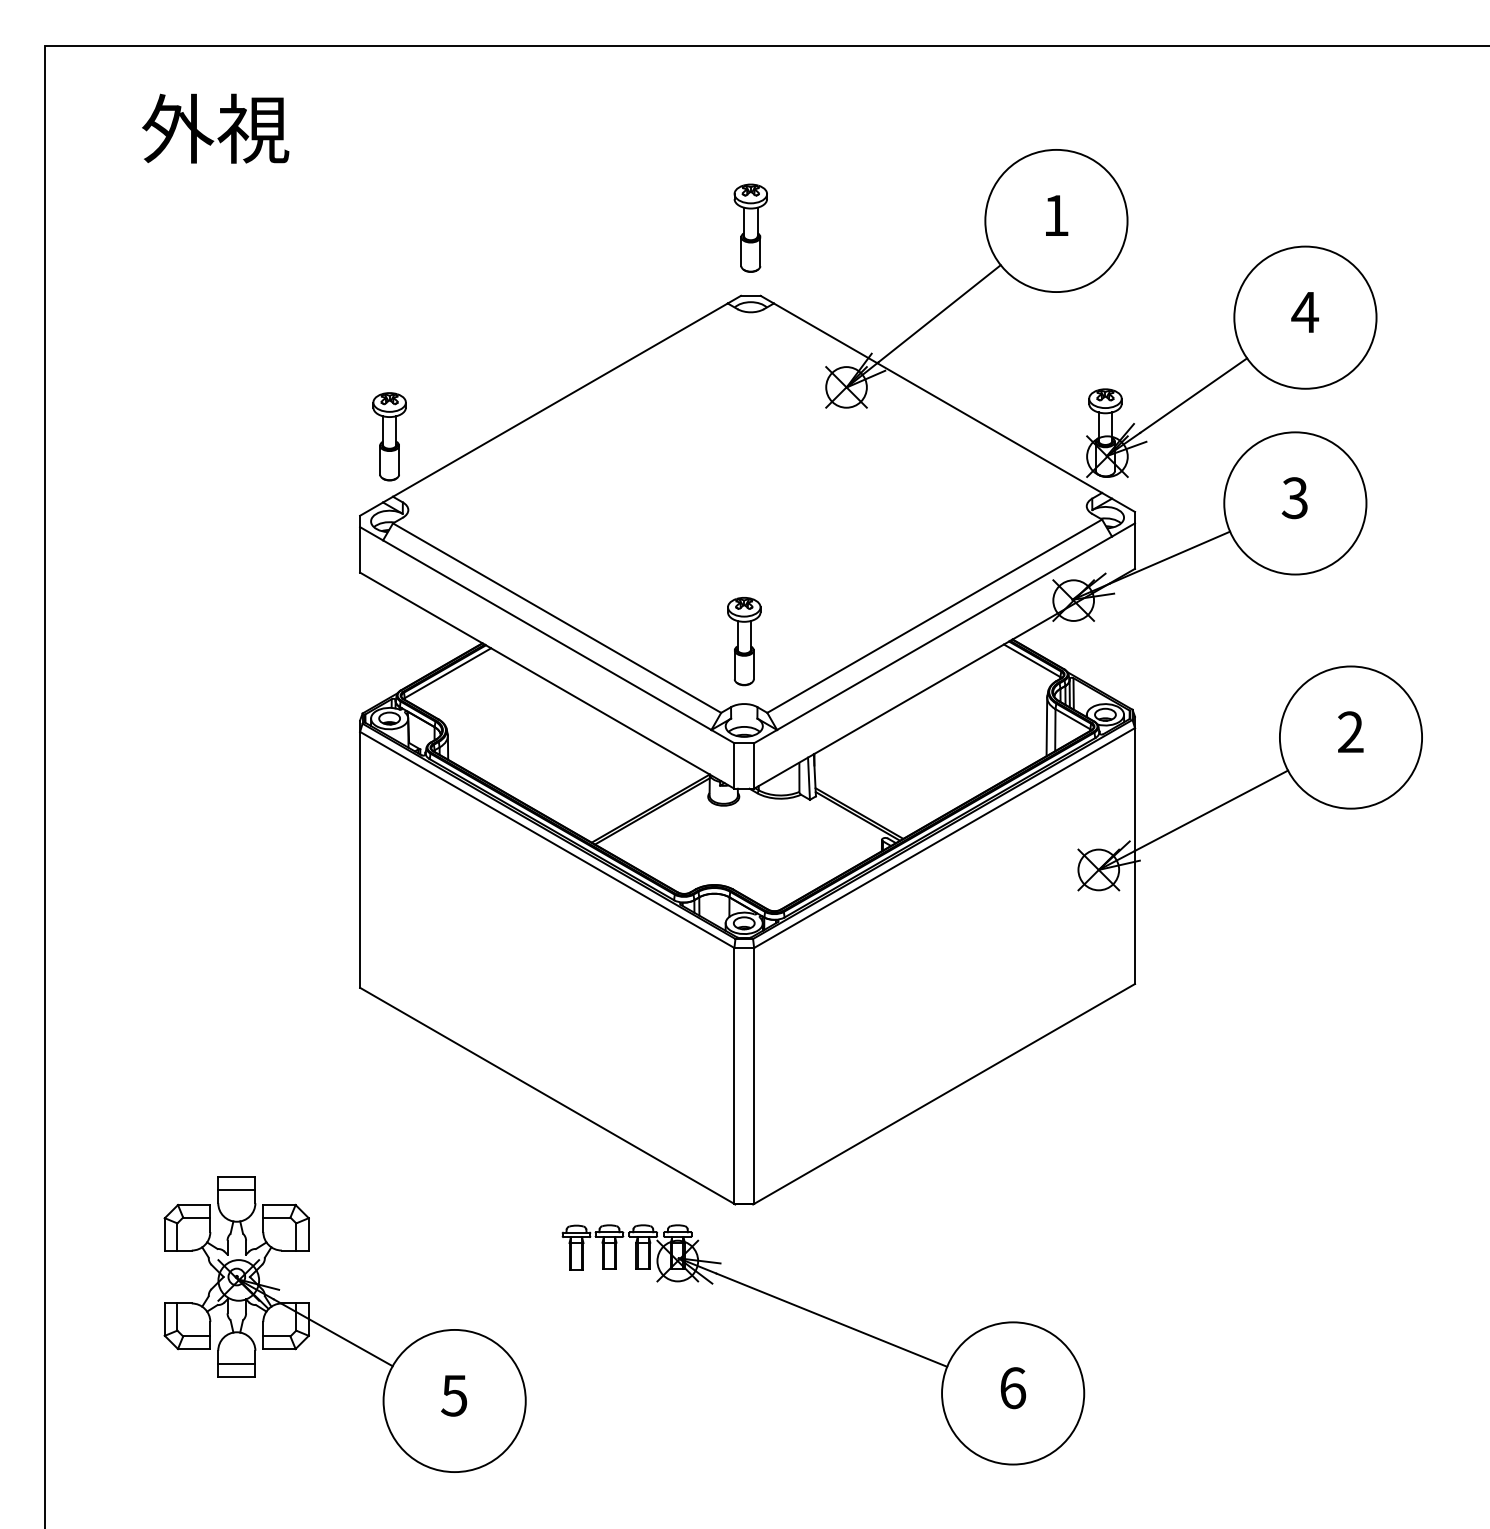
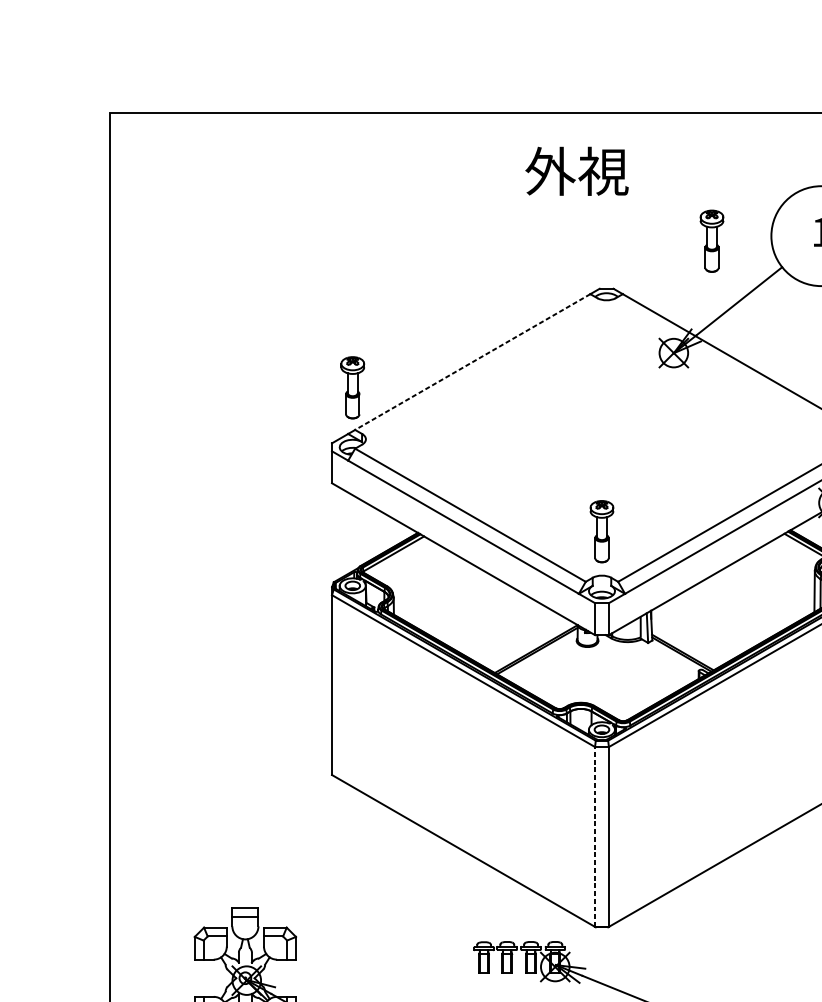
text: (215, 128) -> (576, 171), moved
part: (750, 227) -> (711, 240), moved
line: (559, 400) -> (472, 362), solid -> dashed
line: (734, 1075) -> (595, 836), solid -> dashed

